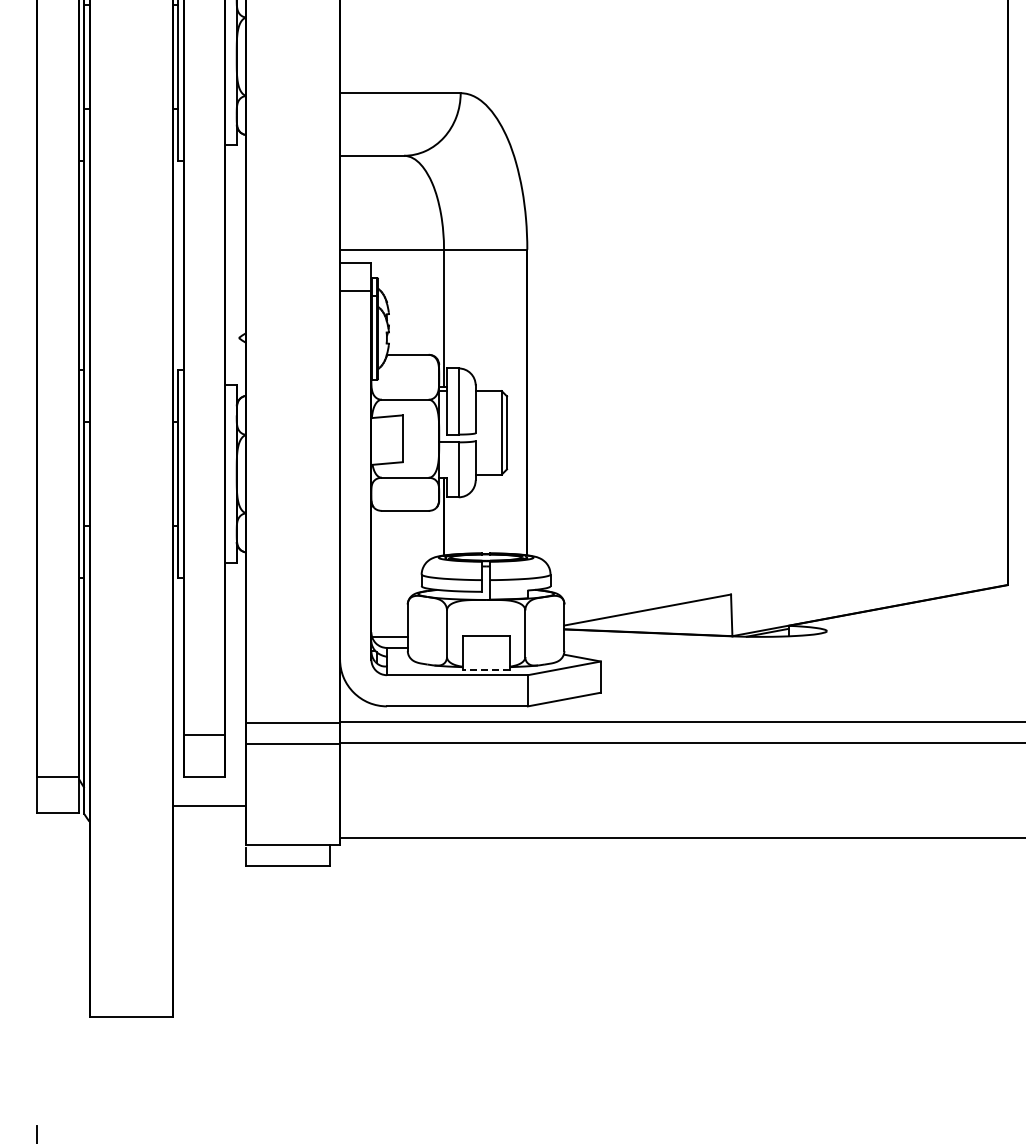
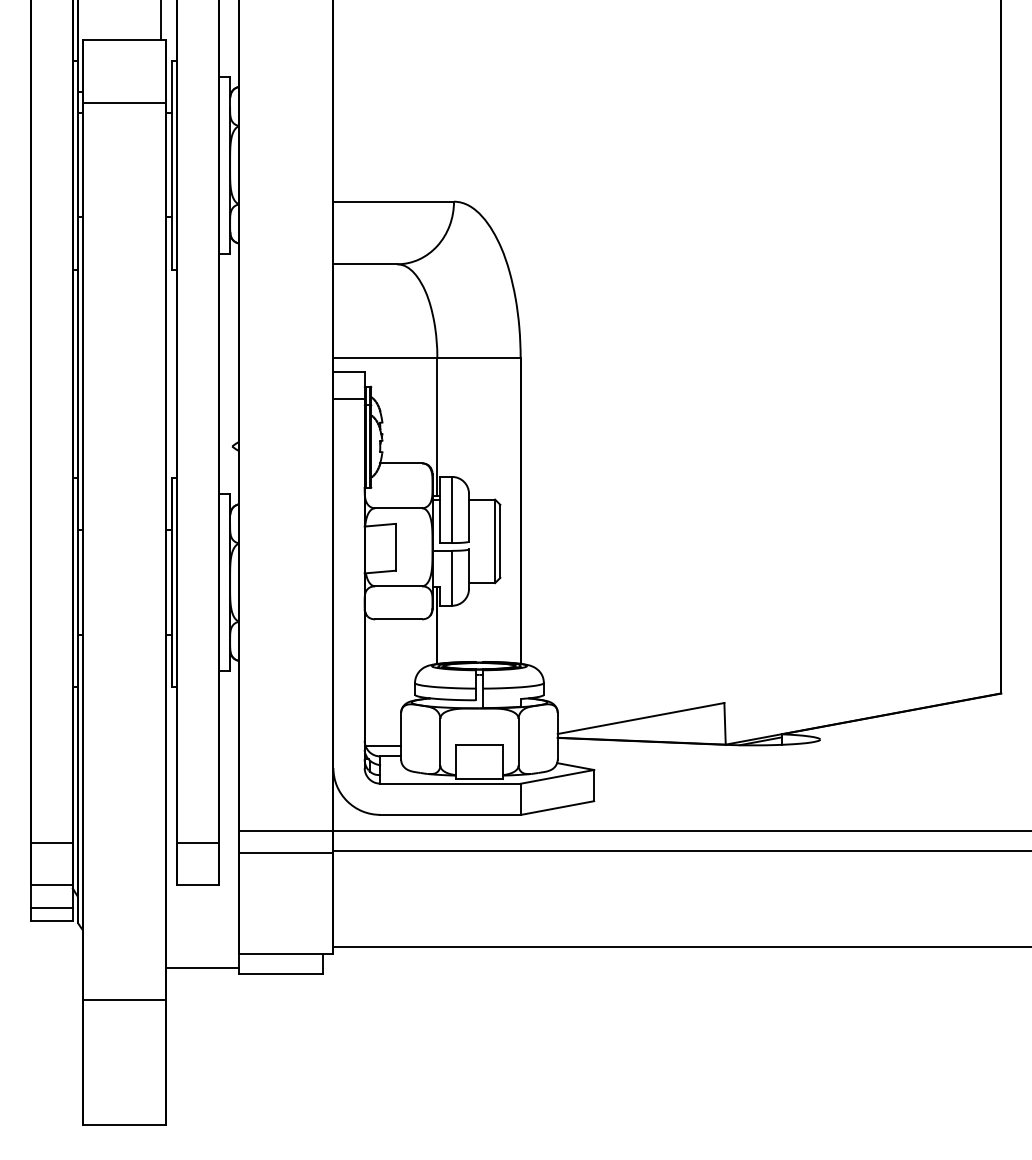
line: (485, 670) -> (478, 778), dashed -> solid
line: (58, 735) -> (51, 843), added
line: (58, 800) -> (51, 908), added
line: (209, 806) -> (202, 967), moved
line: (131, 891) -> (124, 999), added

